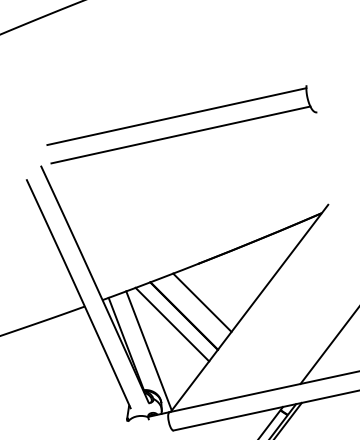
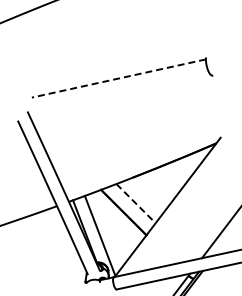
line: (176, 116) -> (118, 78), solid -> dashed
line: (180, 134) -> (121, 90), removed
line: (203, 302) -> (136, 203), solid -> dashed
line: (171, 324) -> (115, 218), removed

